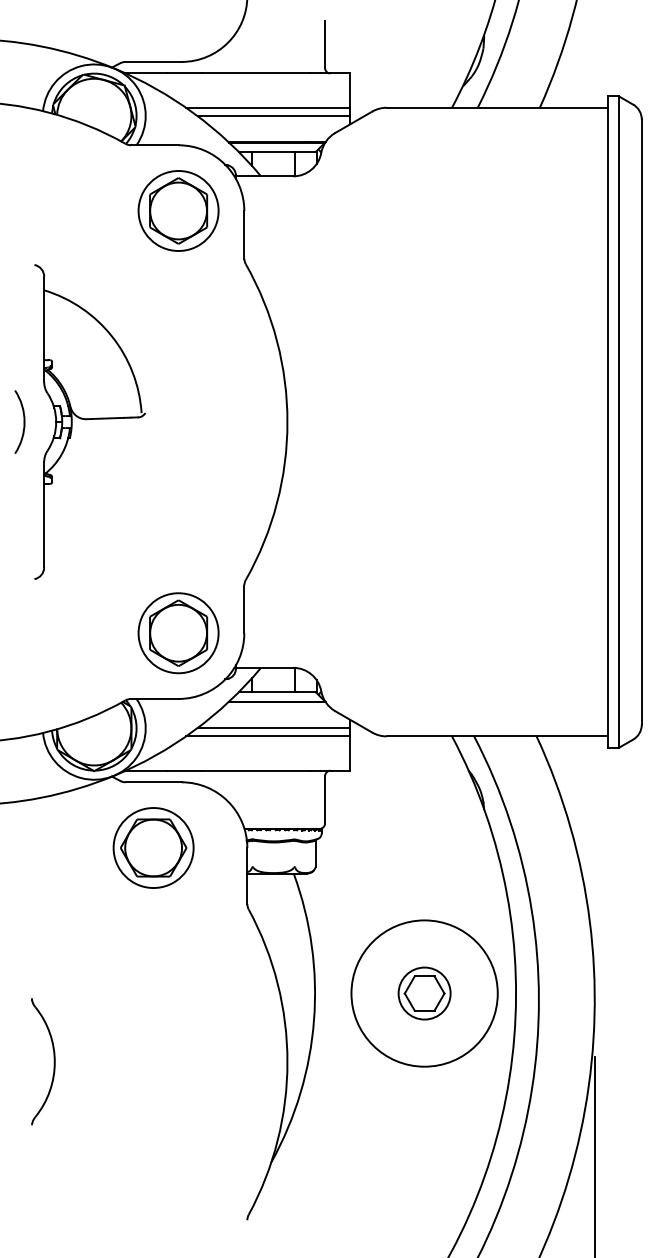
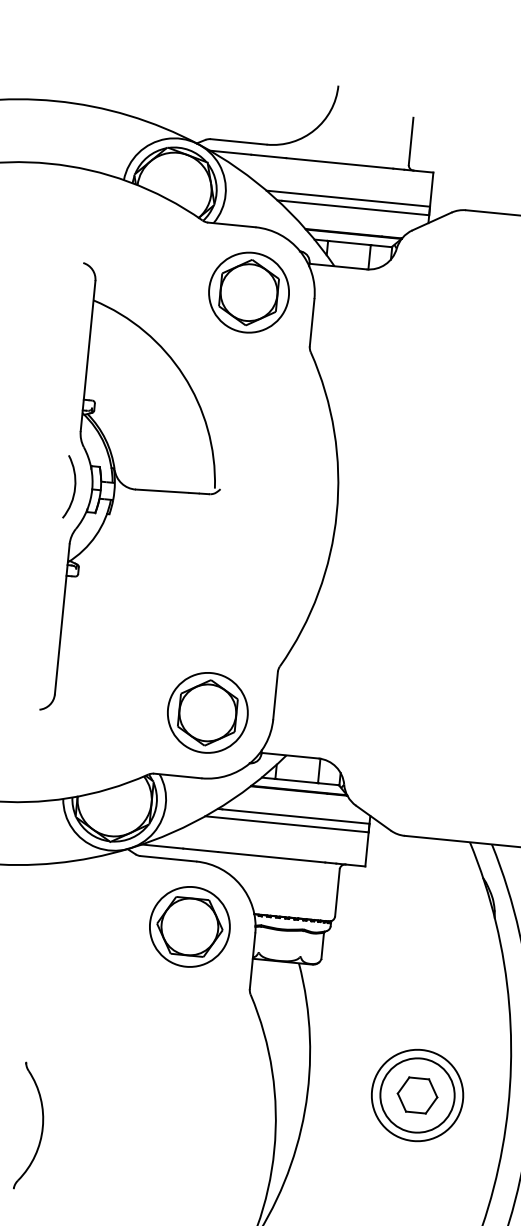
part: (89, 421) -> (139, 493), size x1.43
part: (153, 847) -> (189, 926), moved
circle: (424, 993) -> (417, 1095), size x0.62
circle: (424, 993) -> (417, 1095), size x1.43

